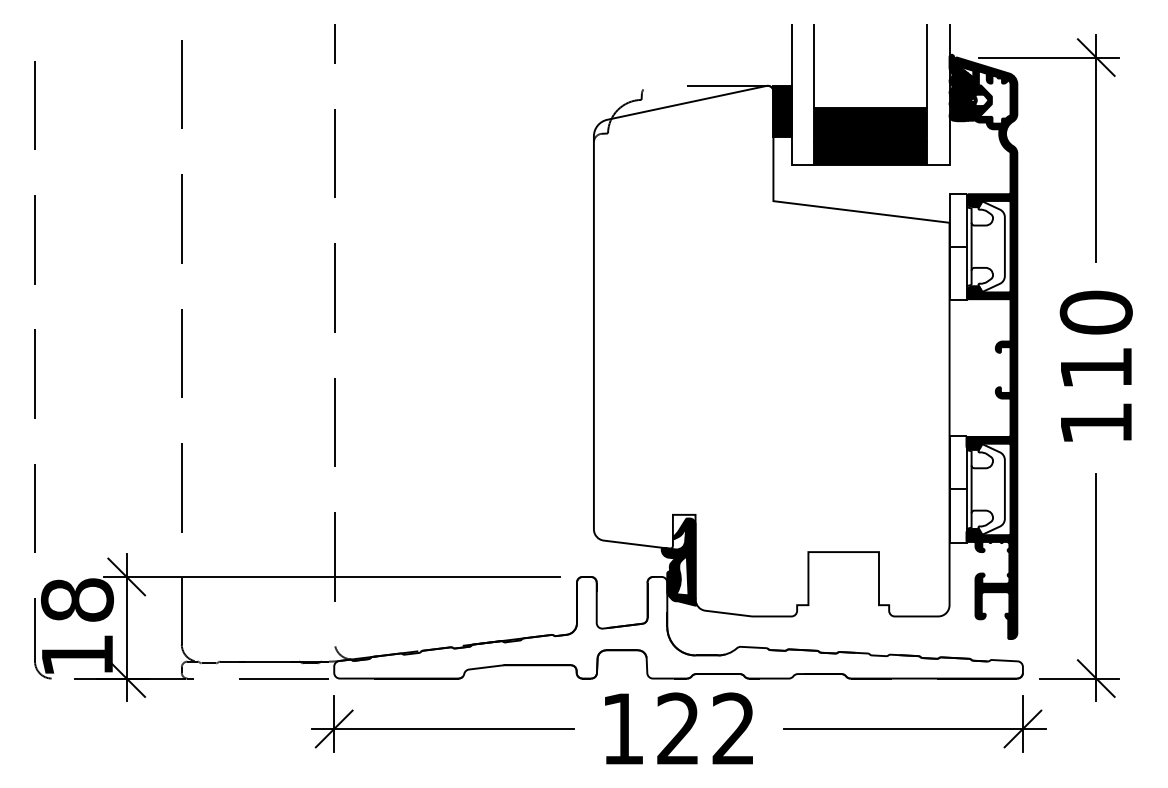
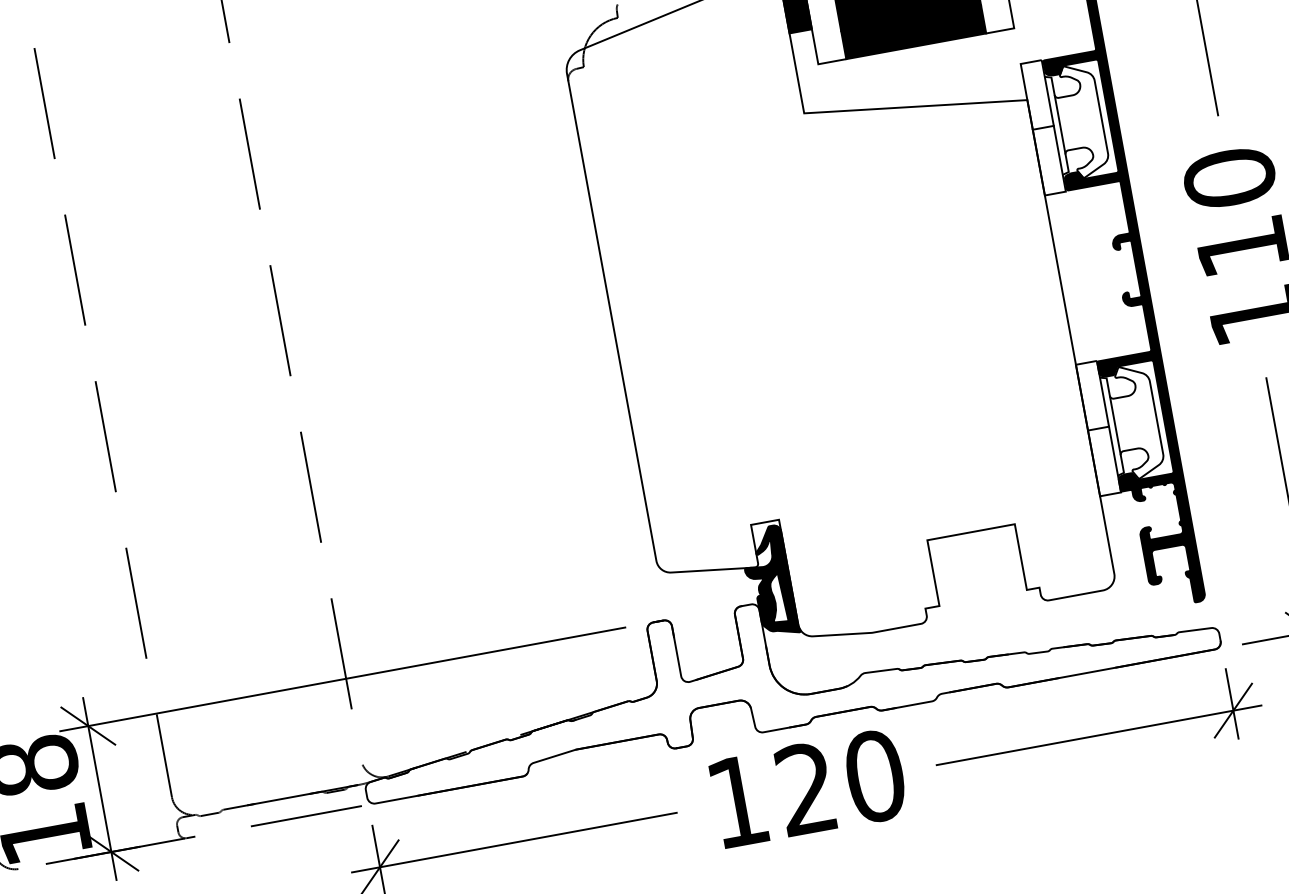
text: (733, 728) -> (874, 775), 122 -> 120

